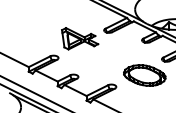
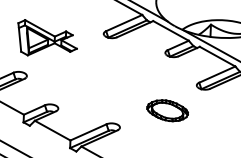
part: (80, 38) -> (48, 38), moved
part: (144, 75) -> (167, 110), size x0.6

